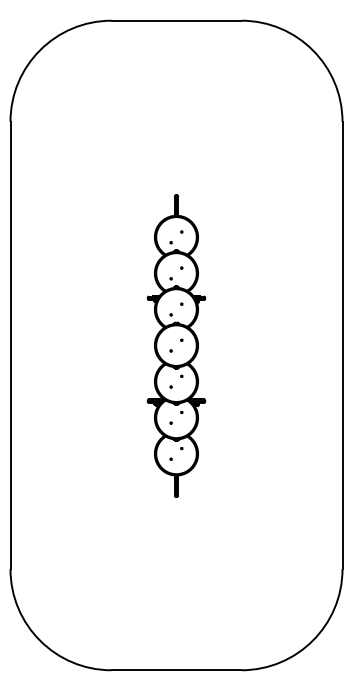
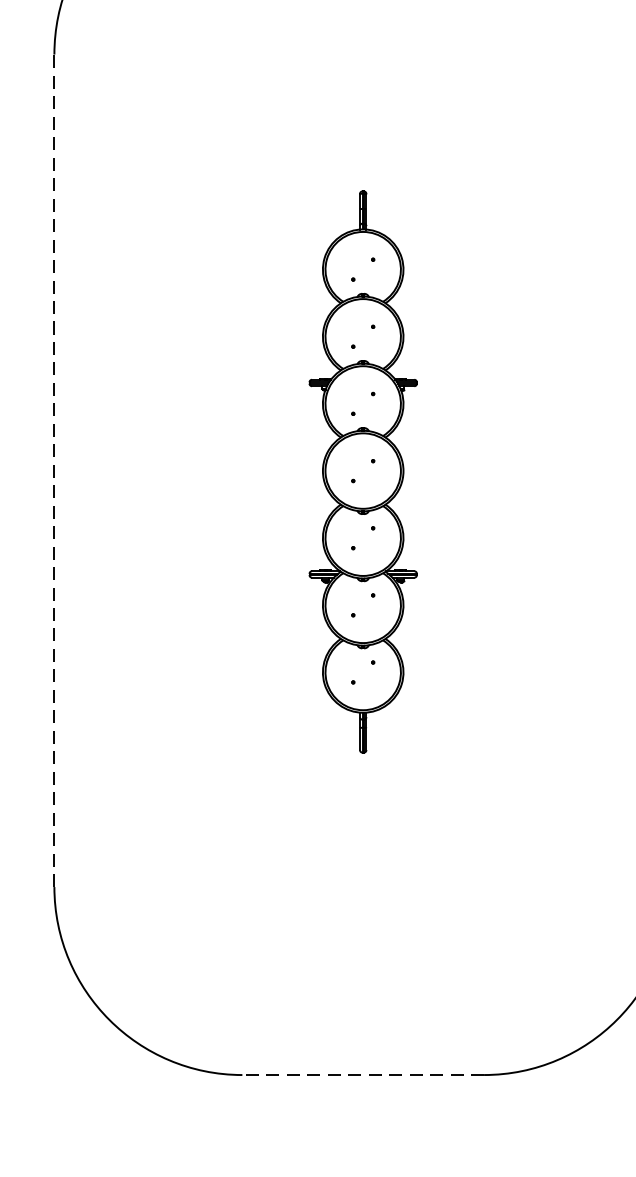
line: (10, 345) -> (54, 470), solid -> dashed
line: (176, 670) -> (363, 1075), solid -> dashed

